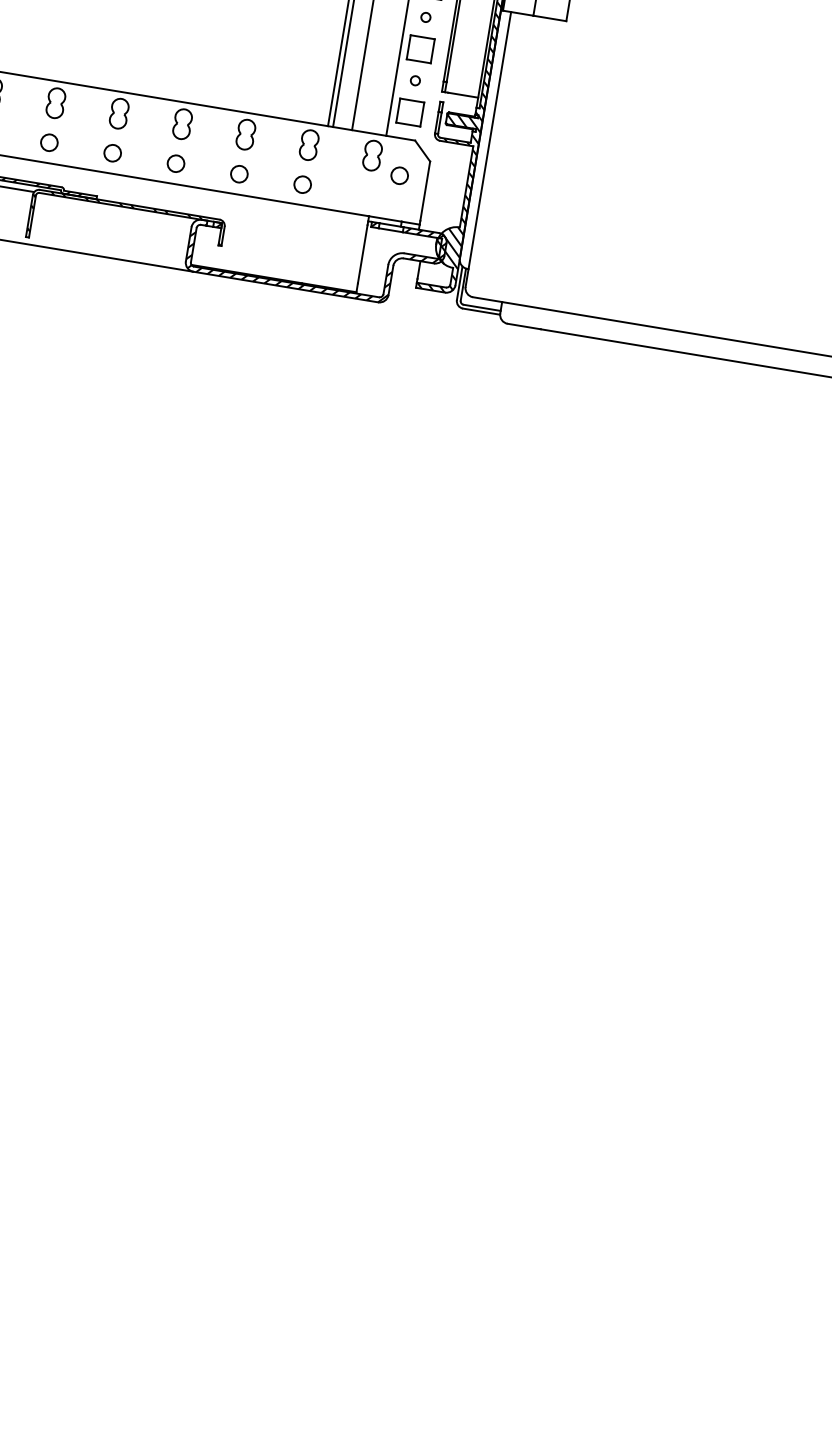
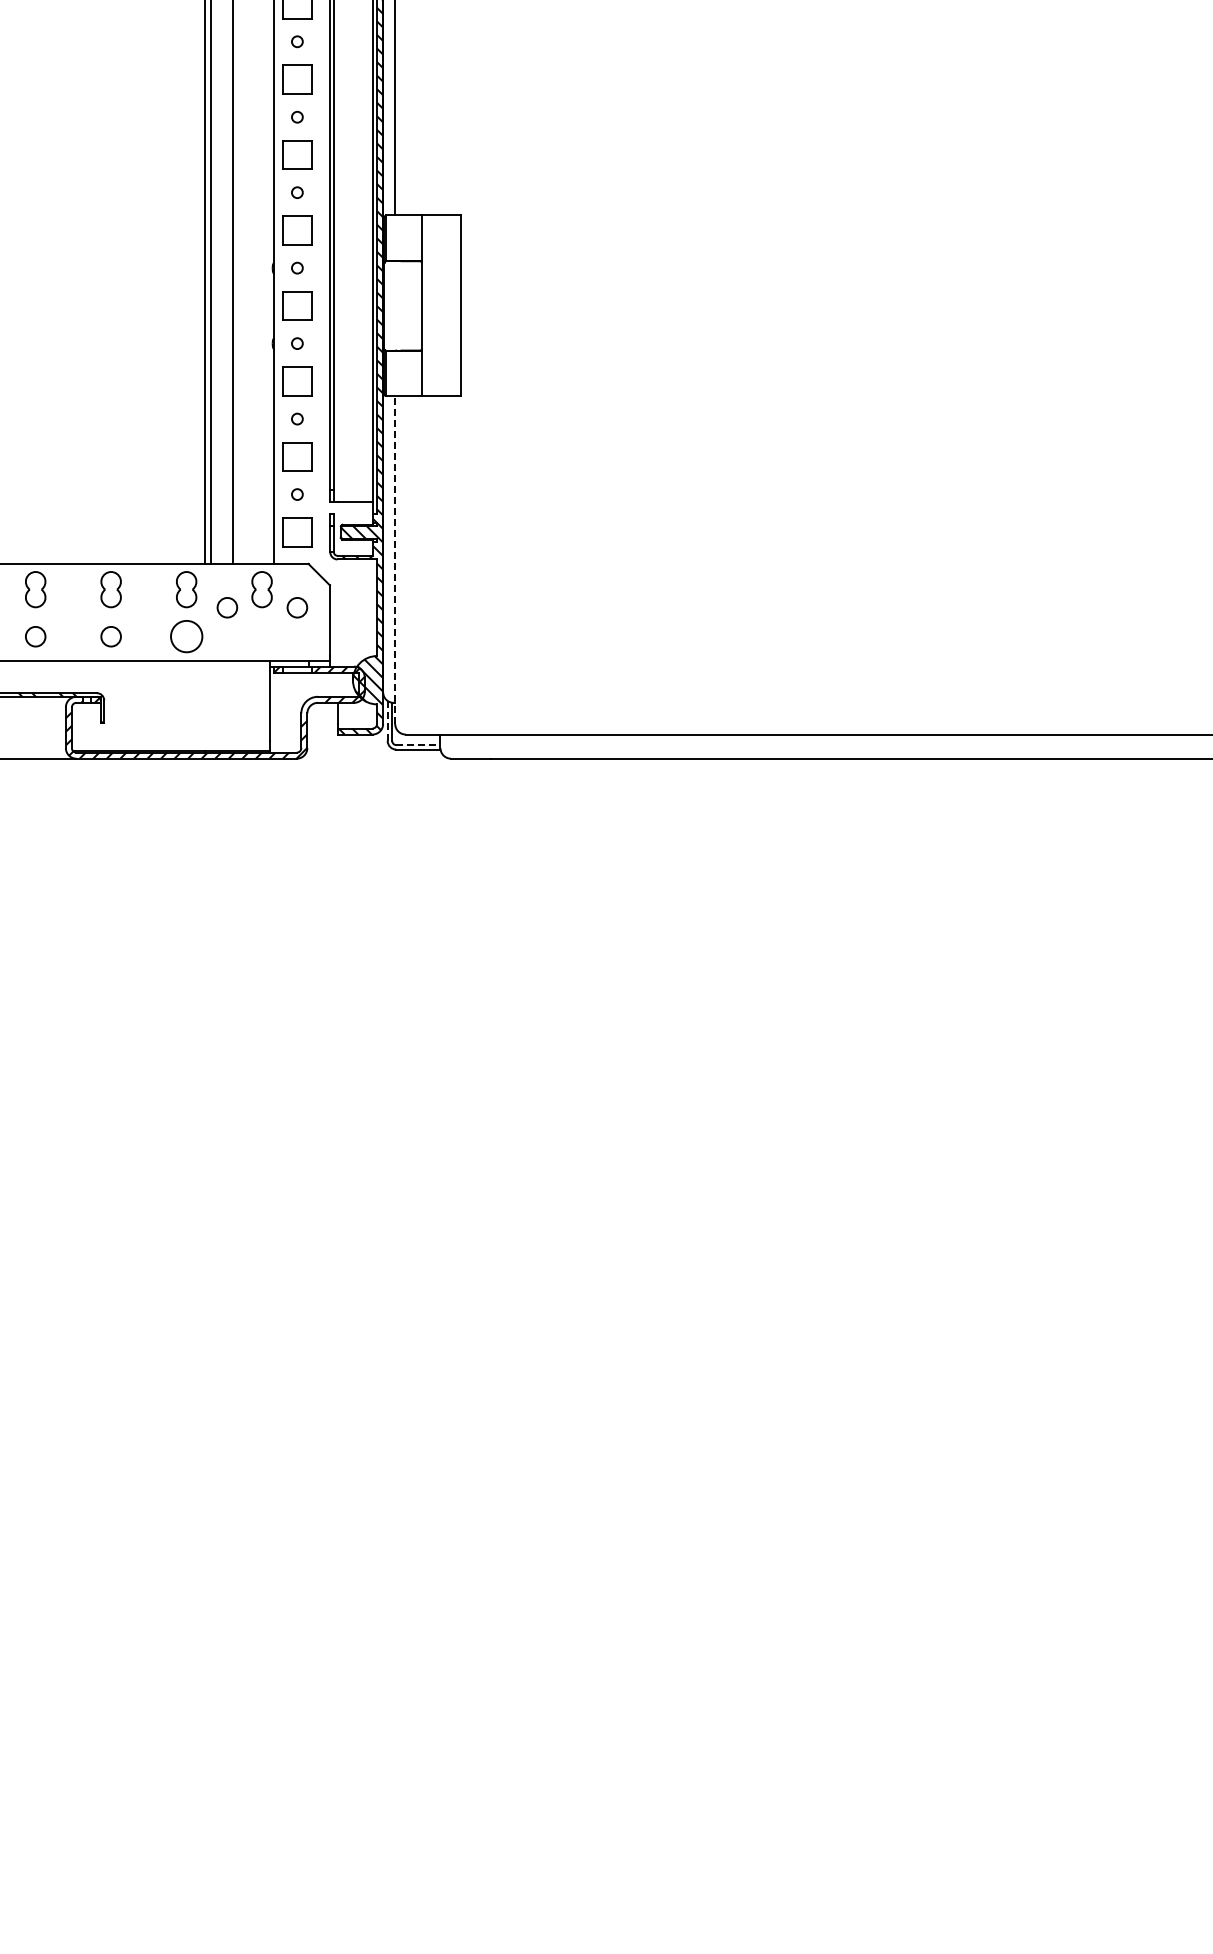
line: (488, 149) -> (395, 560), solid -> dashed
circle: (341, 165) -> (227, 607), added
circle: (302, 184) -> (186, 636), size x1.6
line: (459, 282) -> (387, 720), solid -> dashed
line: (482, 308) -> (418, 745), solid -> dashed

